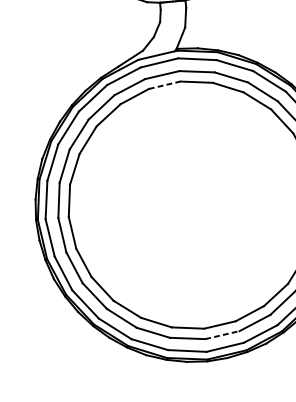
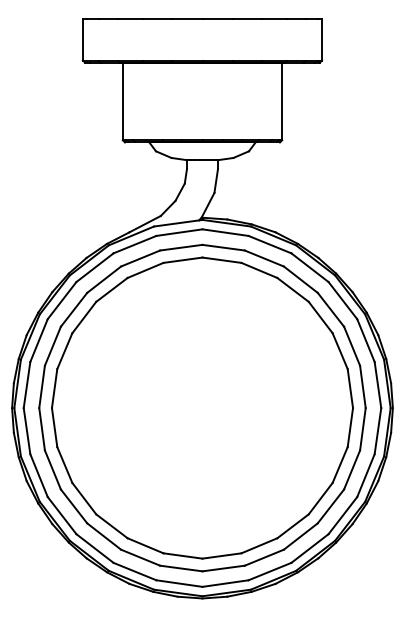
line: (165, 85) -> (183, 260), dashed -> solid
line: (223, 335) -> (224, 568), dashed -> solid

